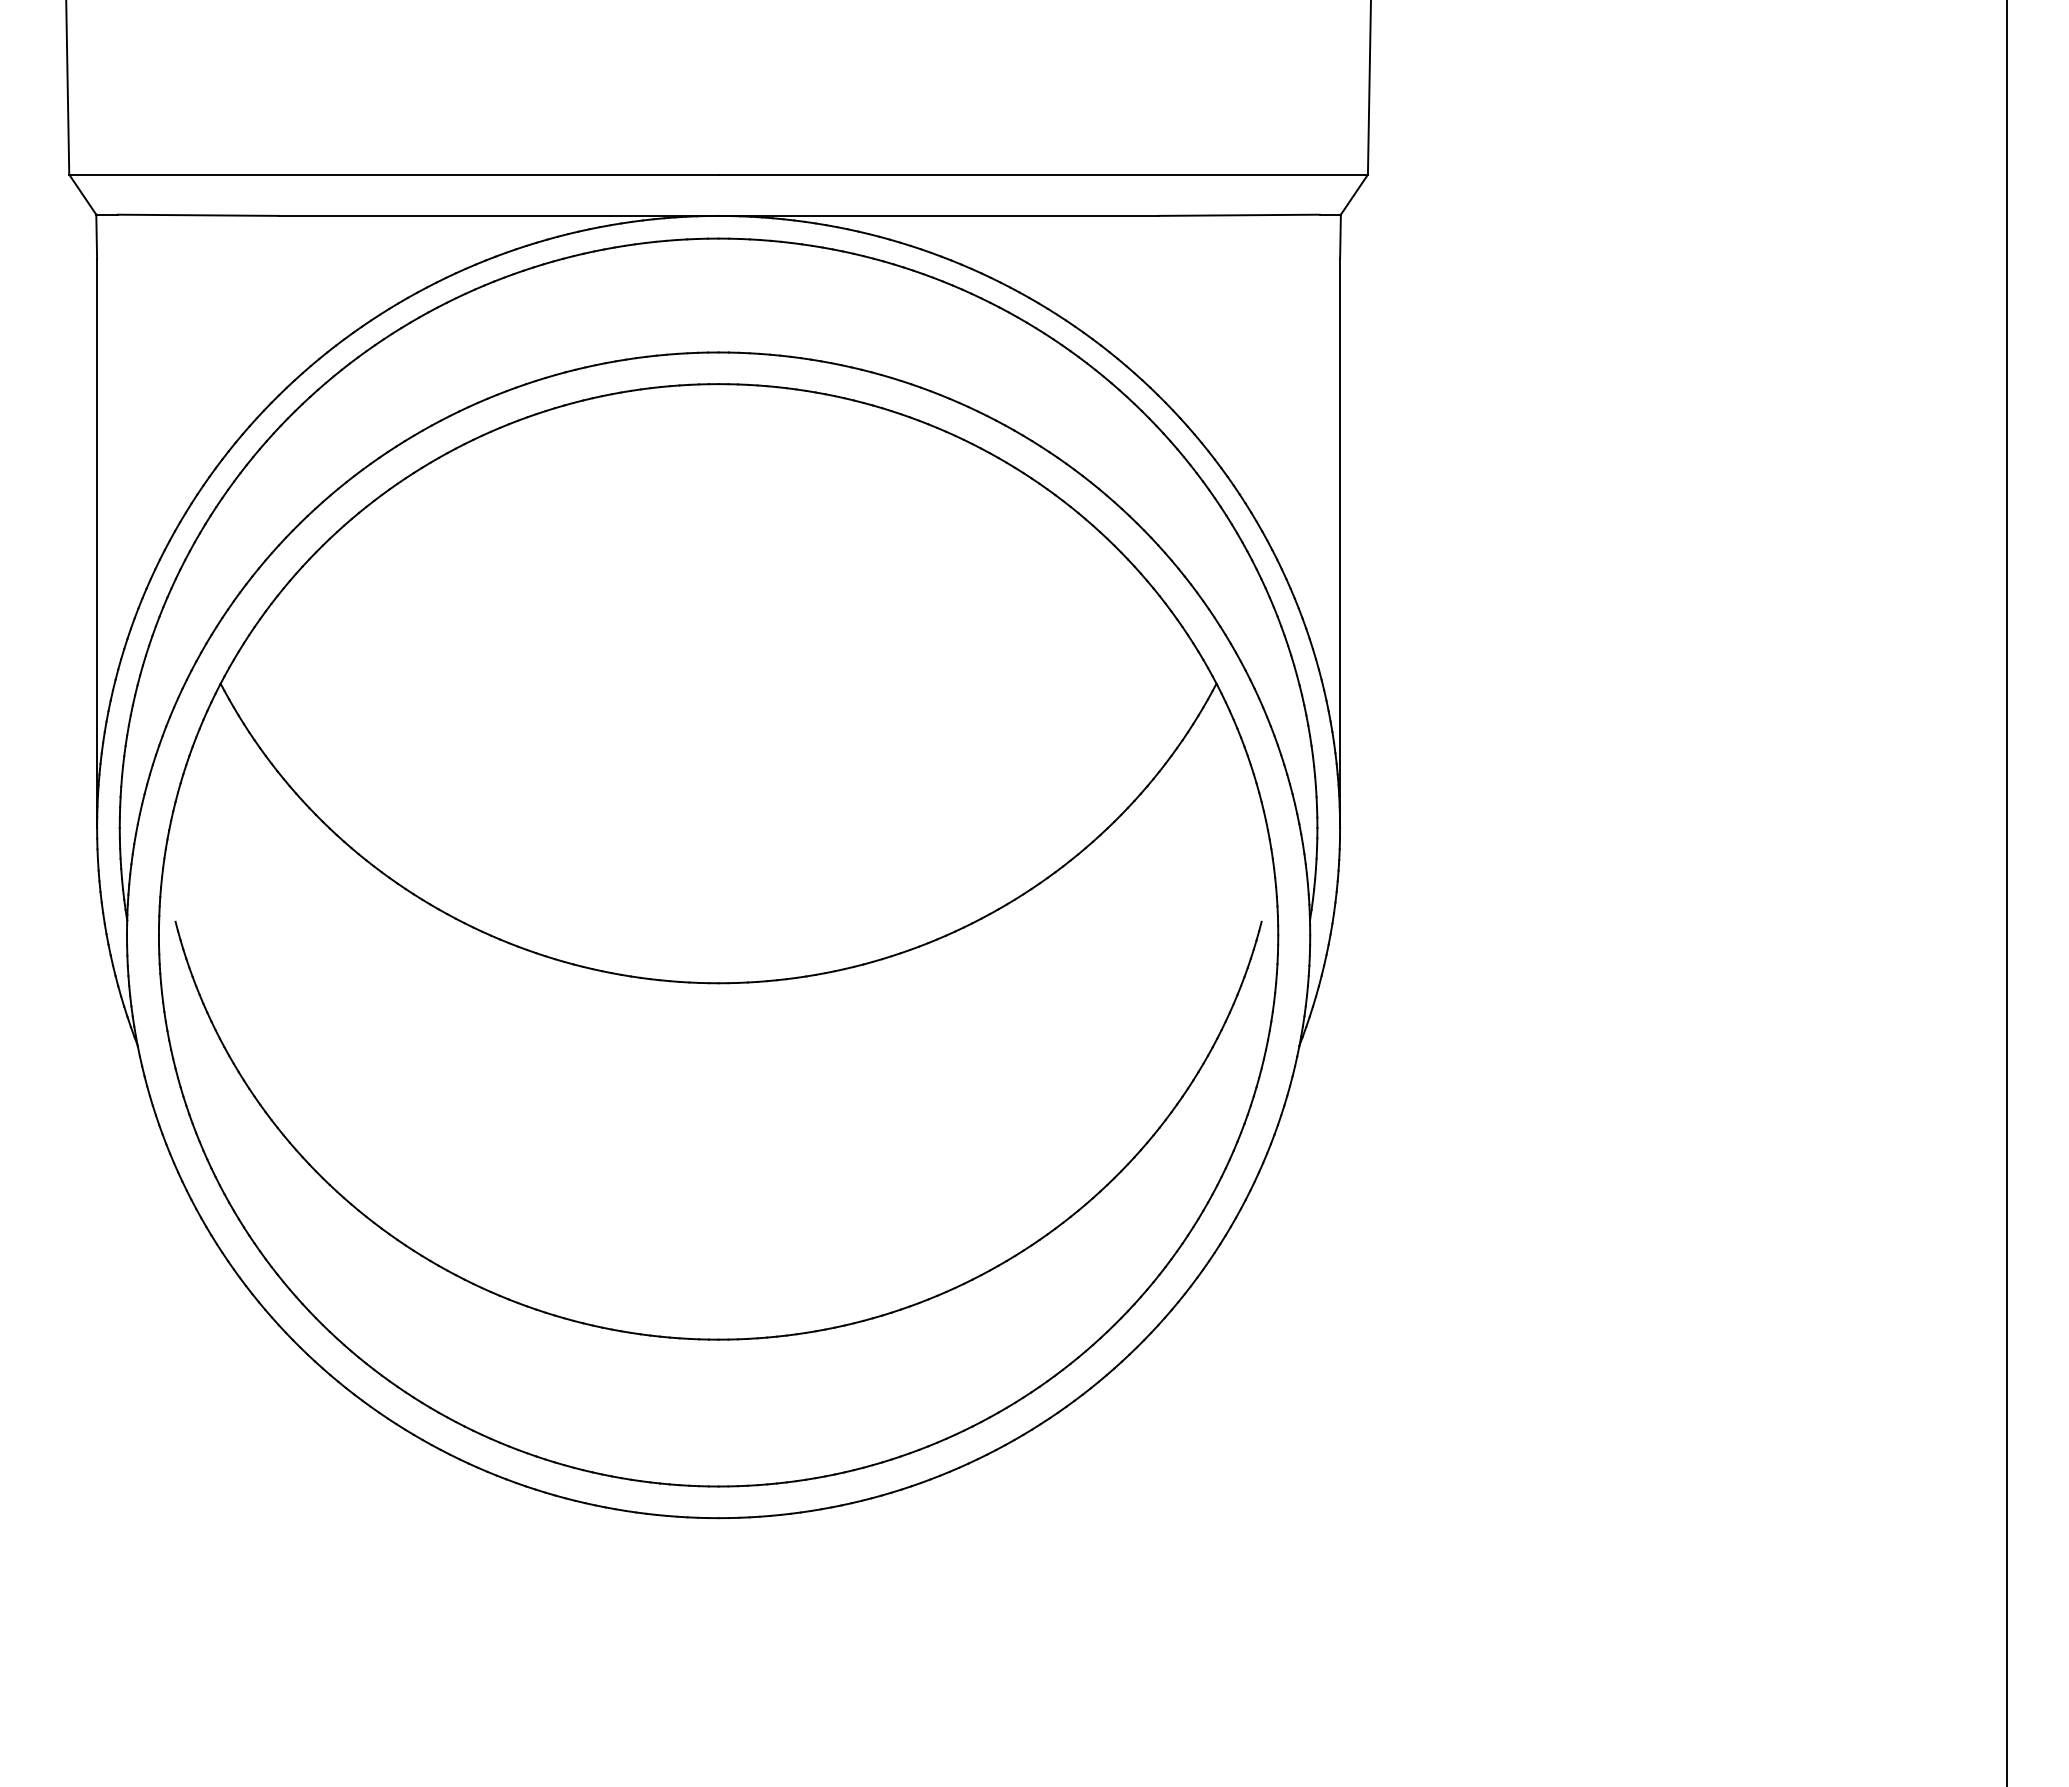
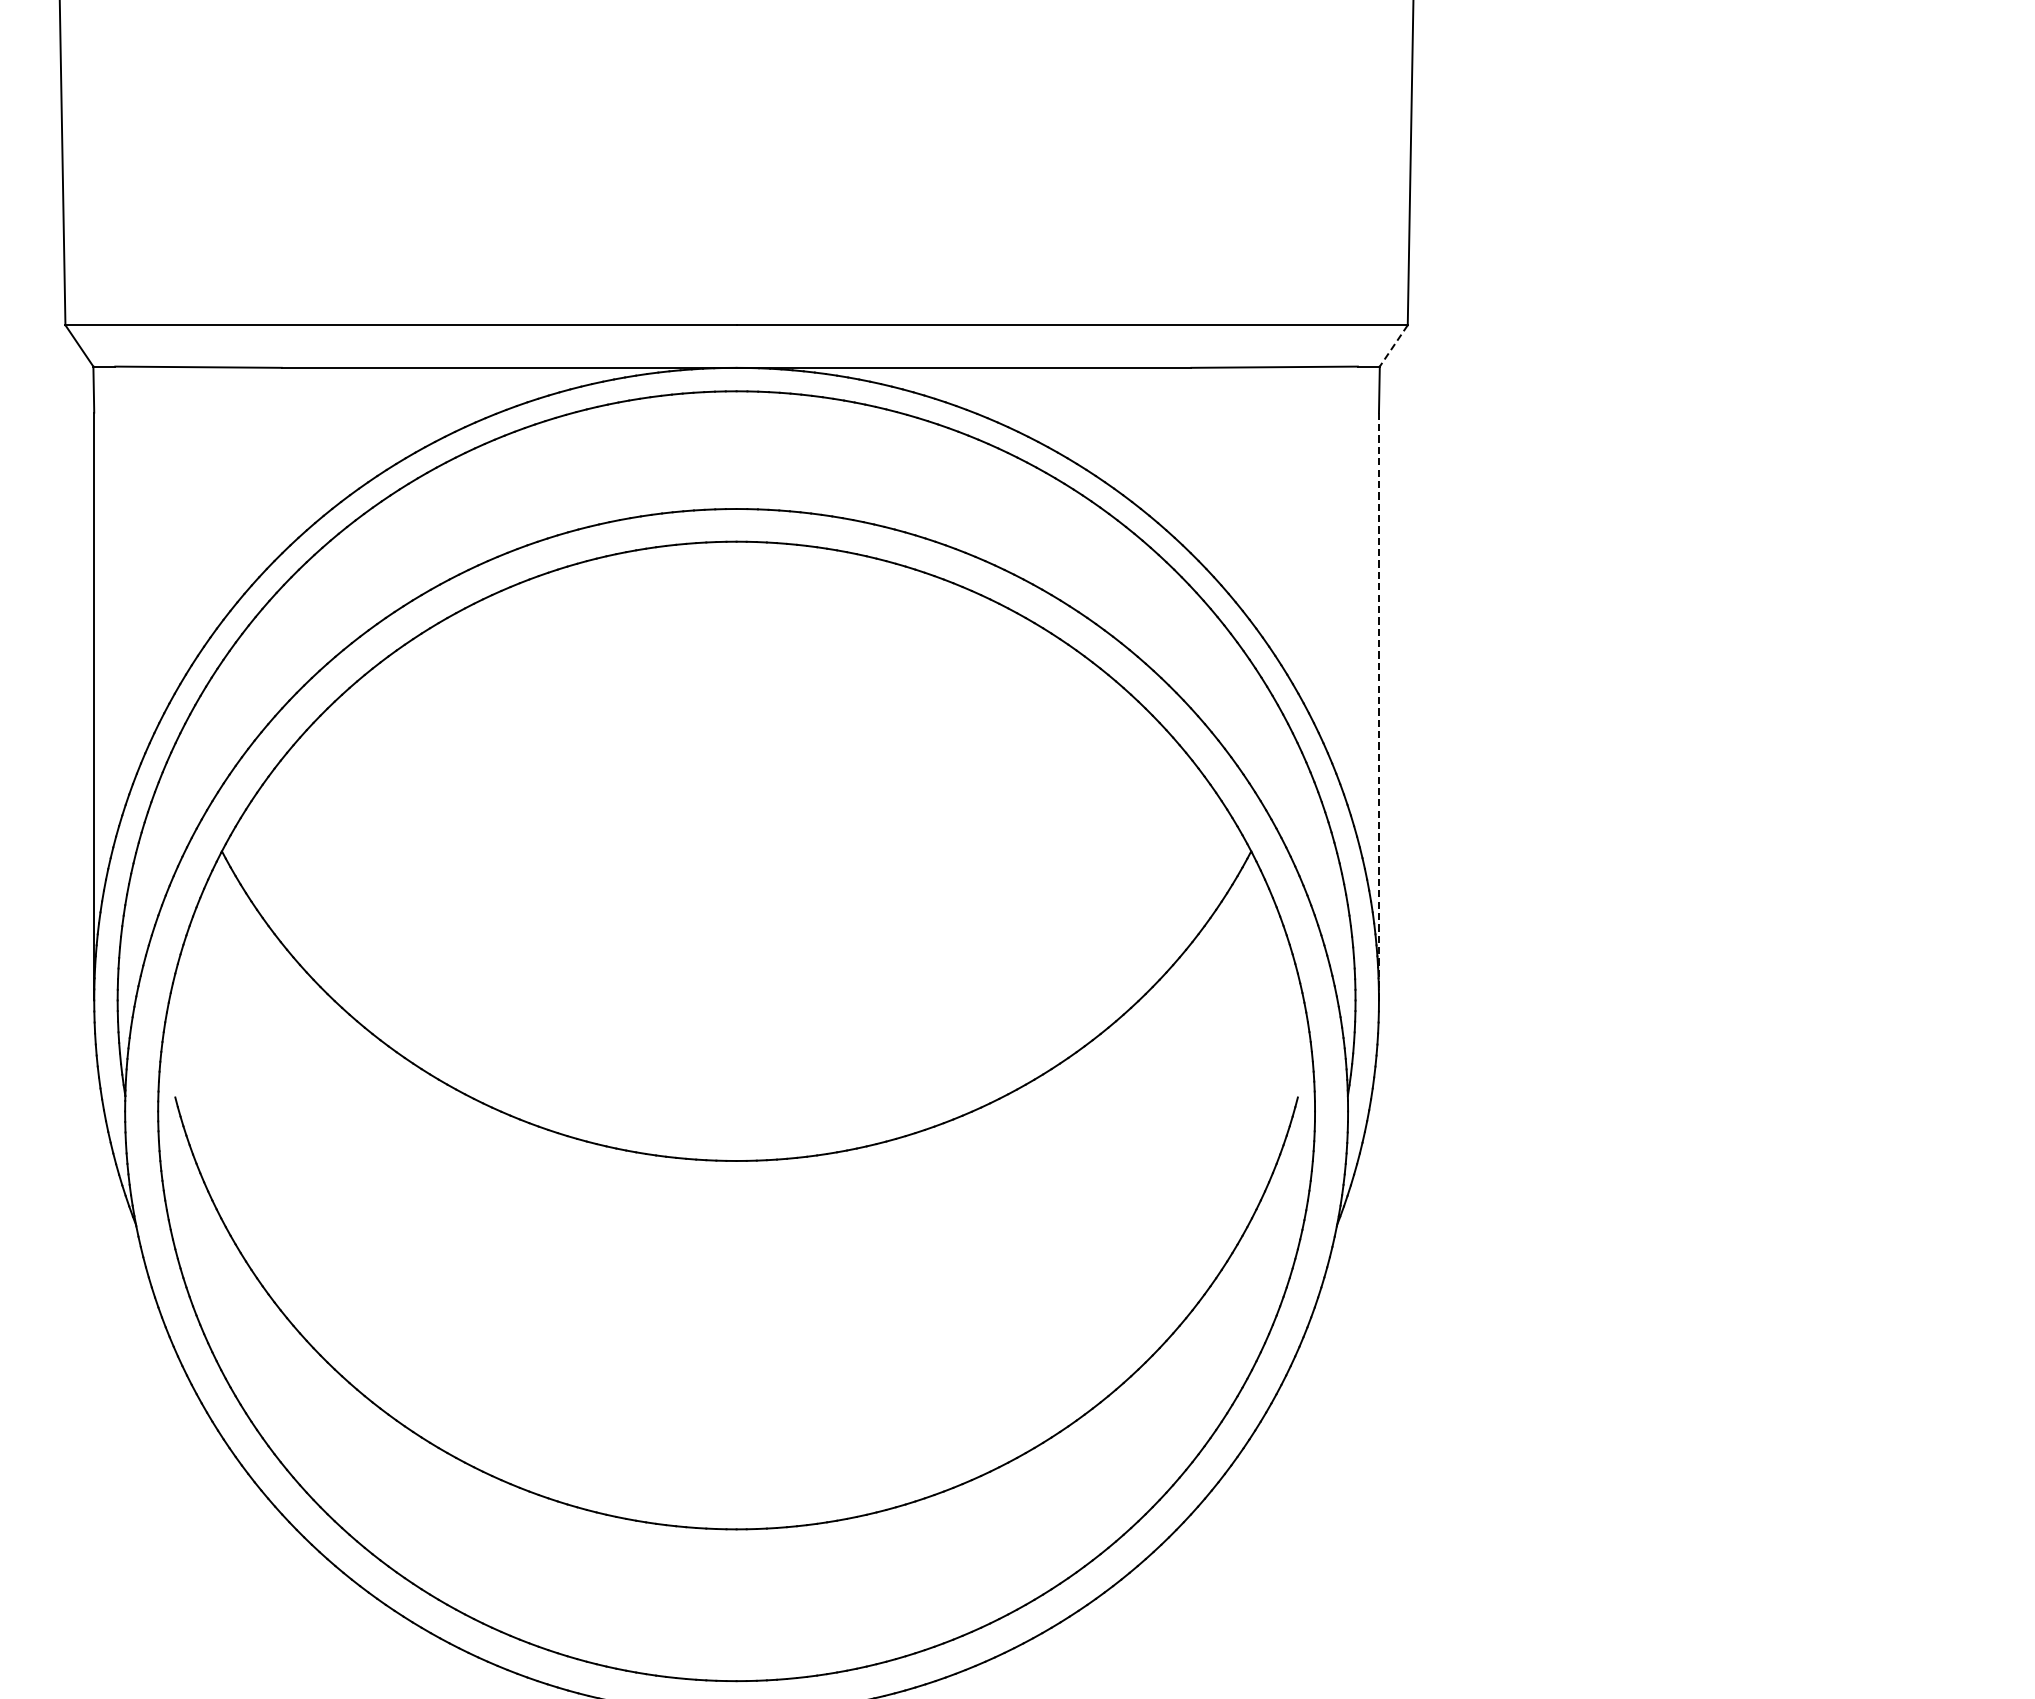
line: (1354, 195) -> (1393, 346), solid -> dashed
line: (1340, 544) -> (1379, 707), solid -> dashed

